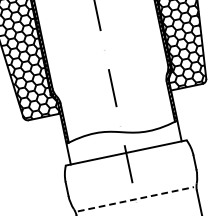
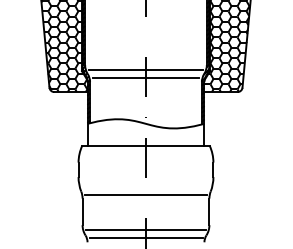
line: (110, 80) -> (145, 69), added
line: (112, 88) -> (145, 77), added
line: (136, 199) -> (146, 194), dashed -> solid

